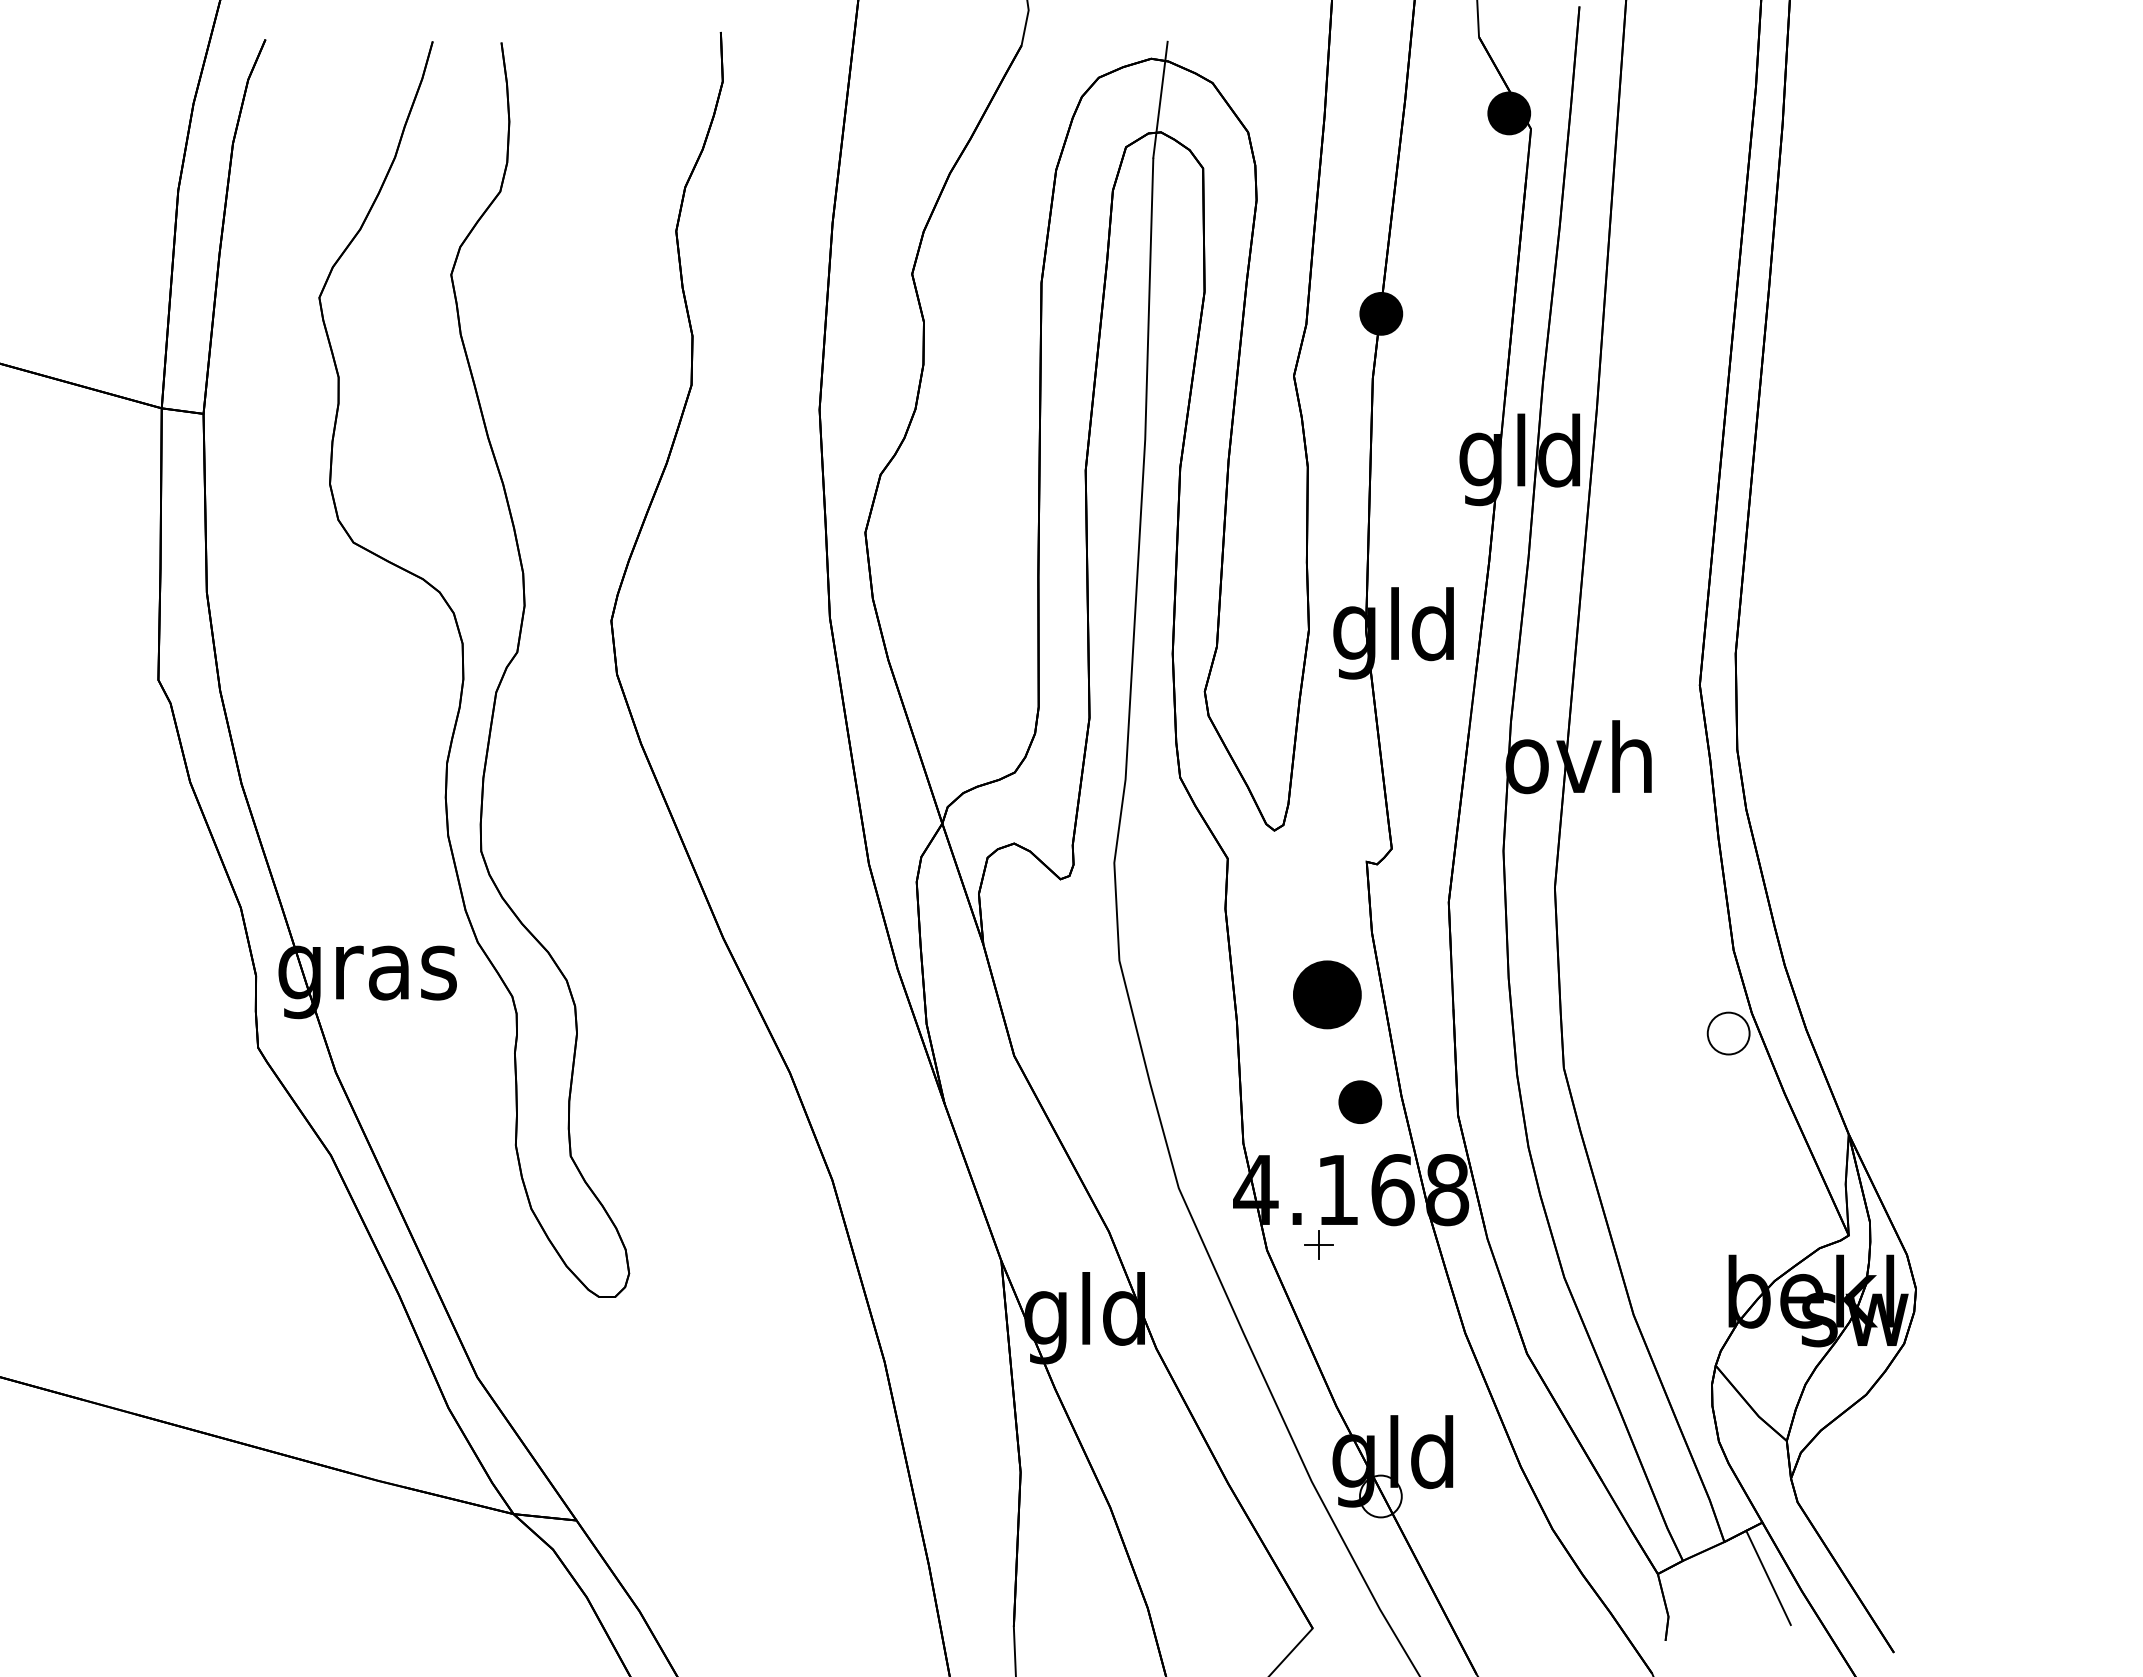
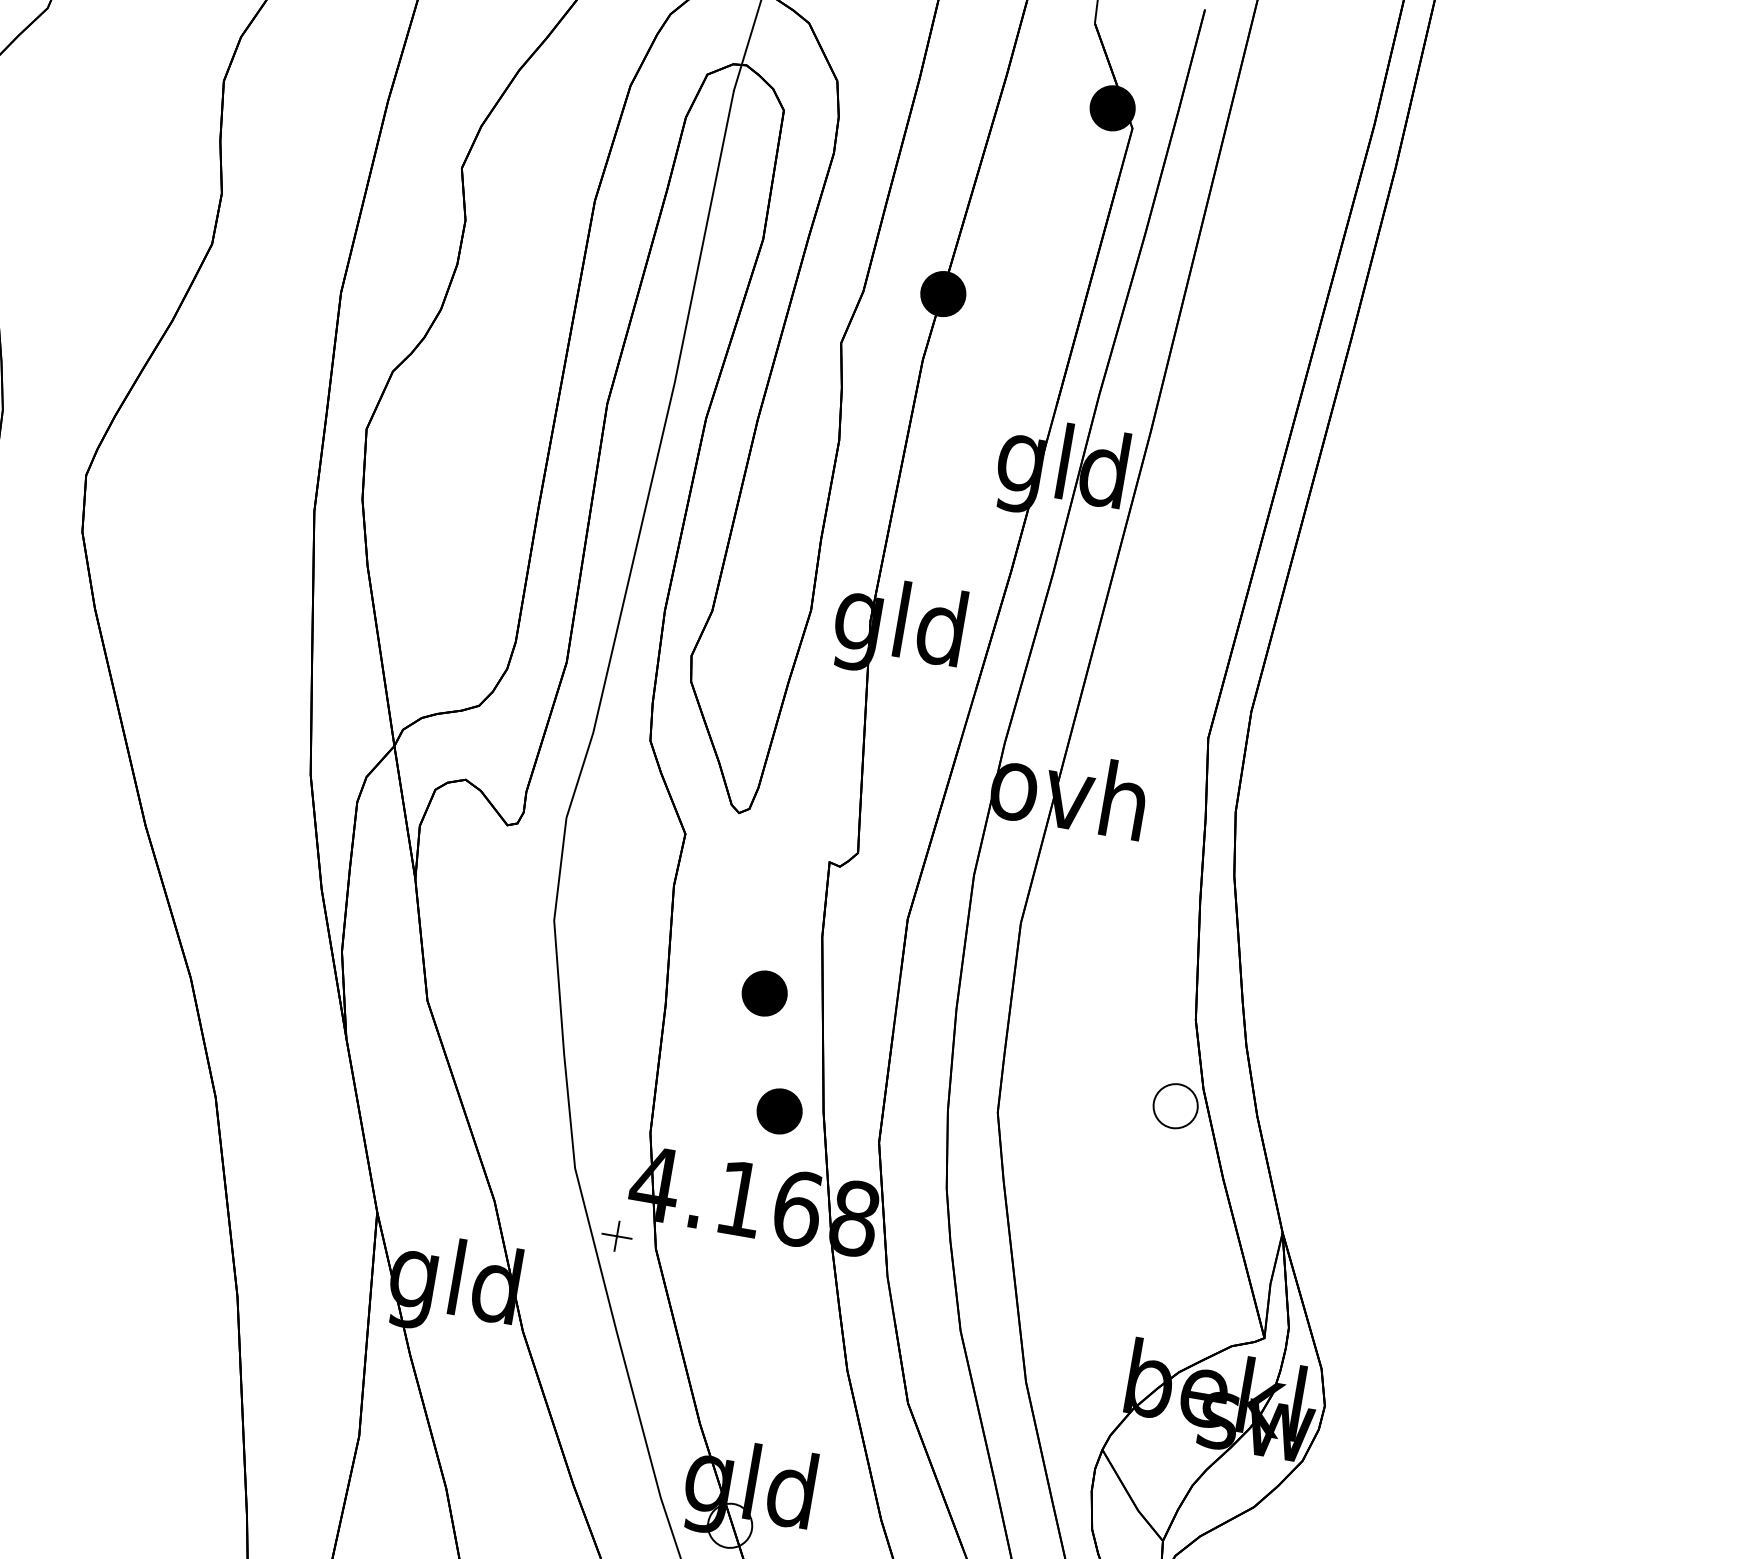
part: (1327, 994) -> (764, 993), size x0.62
part: (1318, 1244) -> (616, 1235), moved

